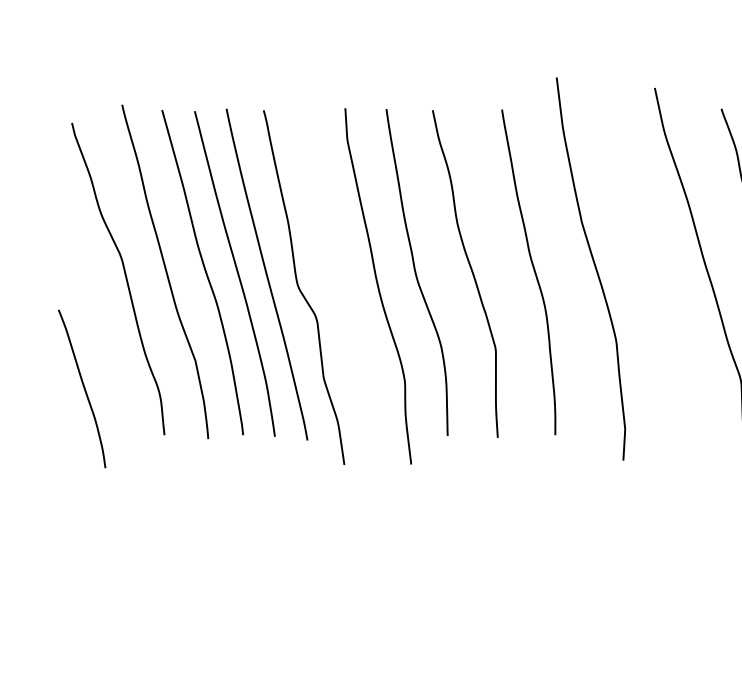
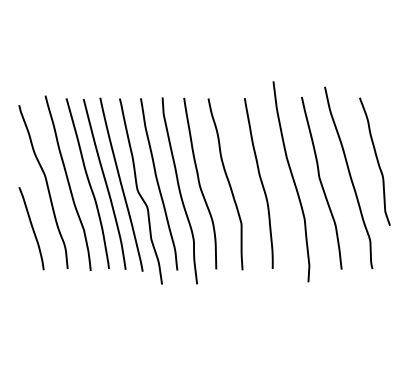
curve: (648, 270) -> (321, 182), added
curve: (339, 274) -> (159, 184), added
curve: (82, 388) -> (31, 228), moved

